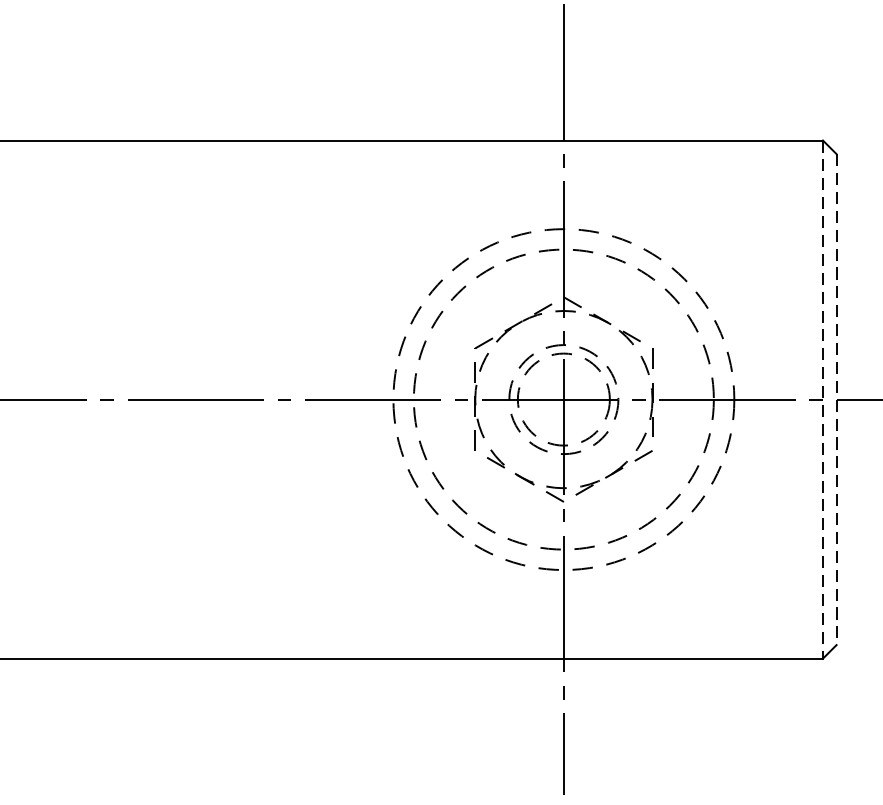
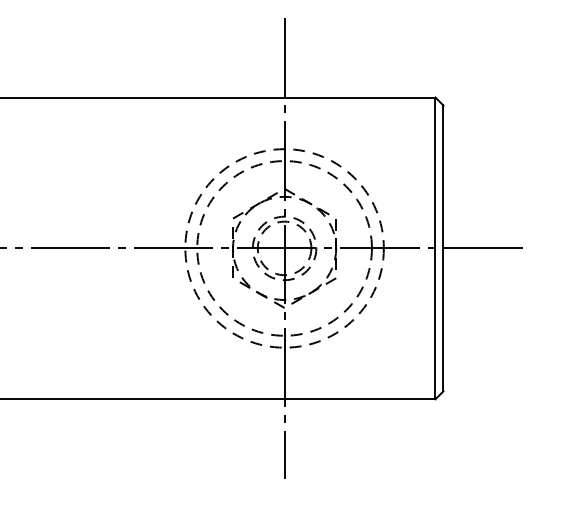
line: (822, 399) -> (435, 248), dashed -> solid
line: (836, 399) -> (443, 248), dashed -> solid

